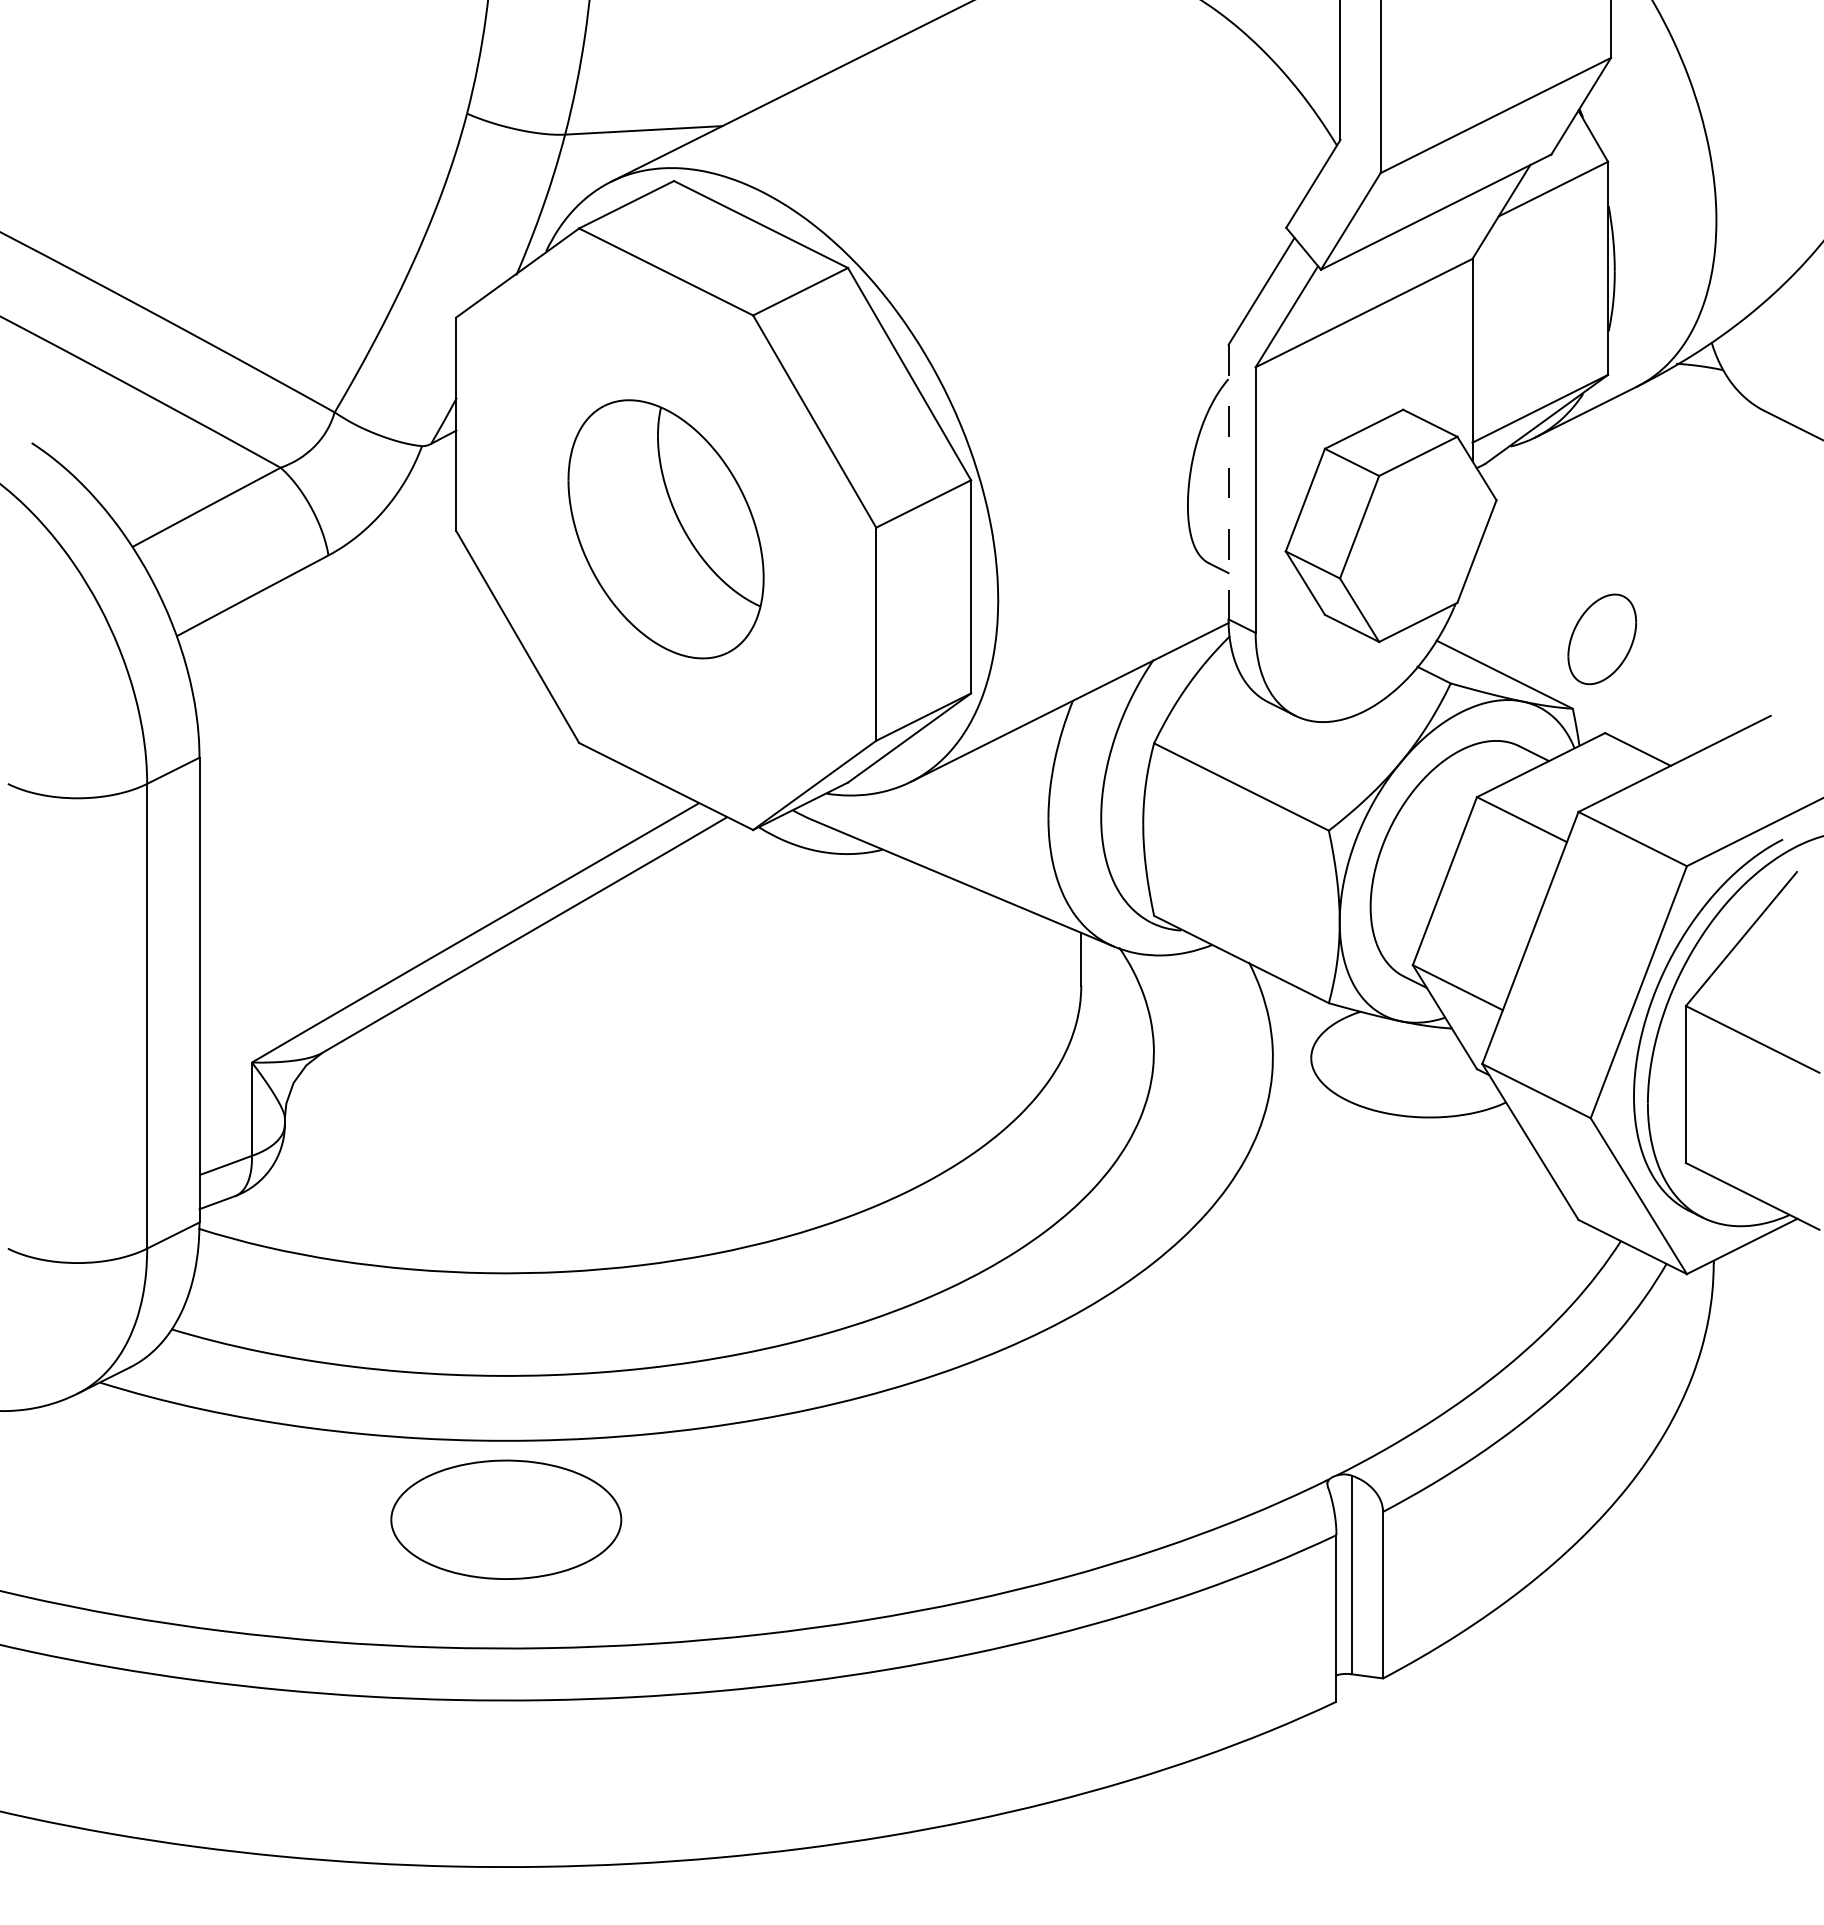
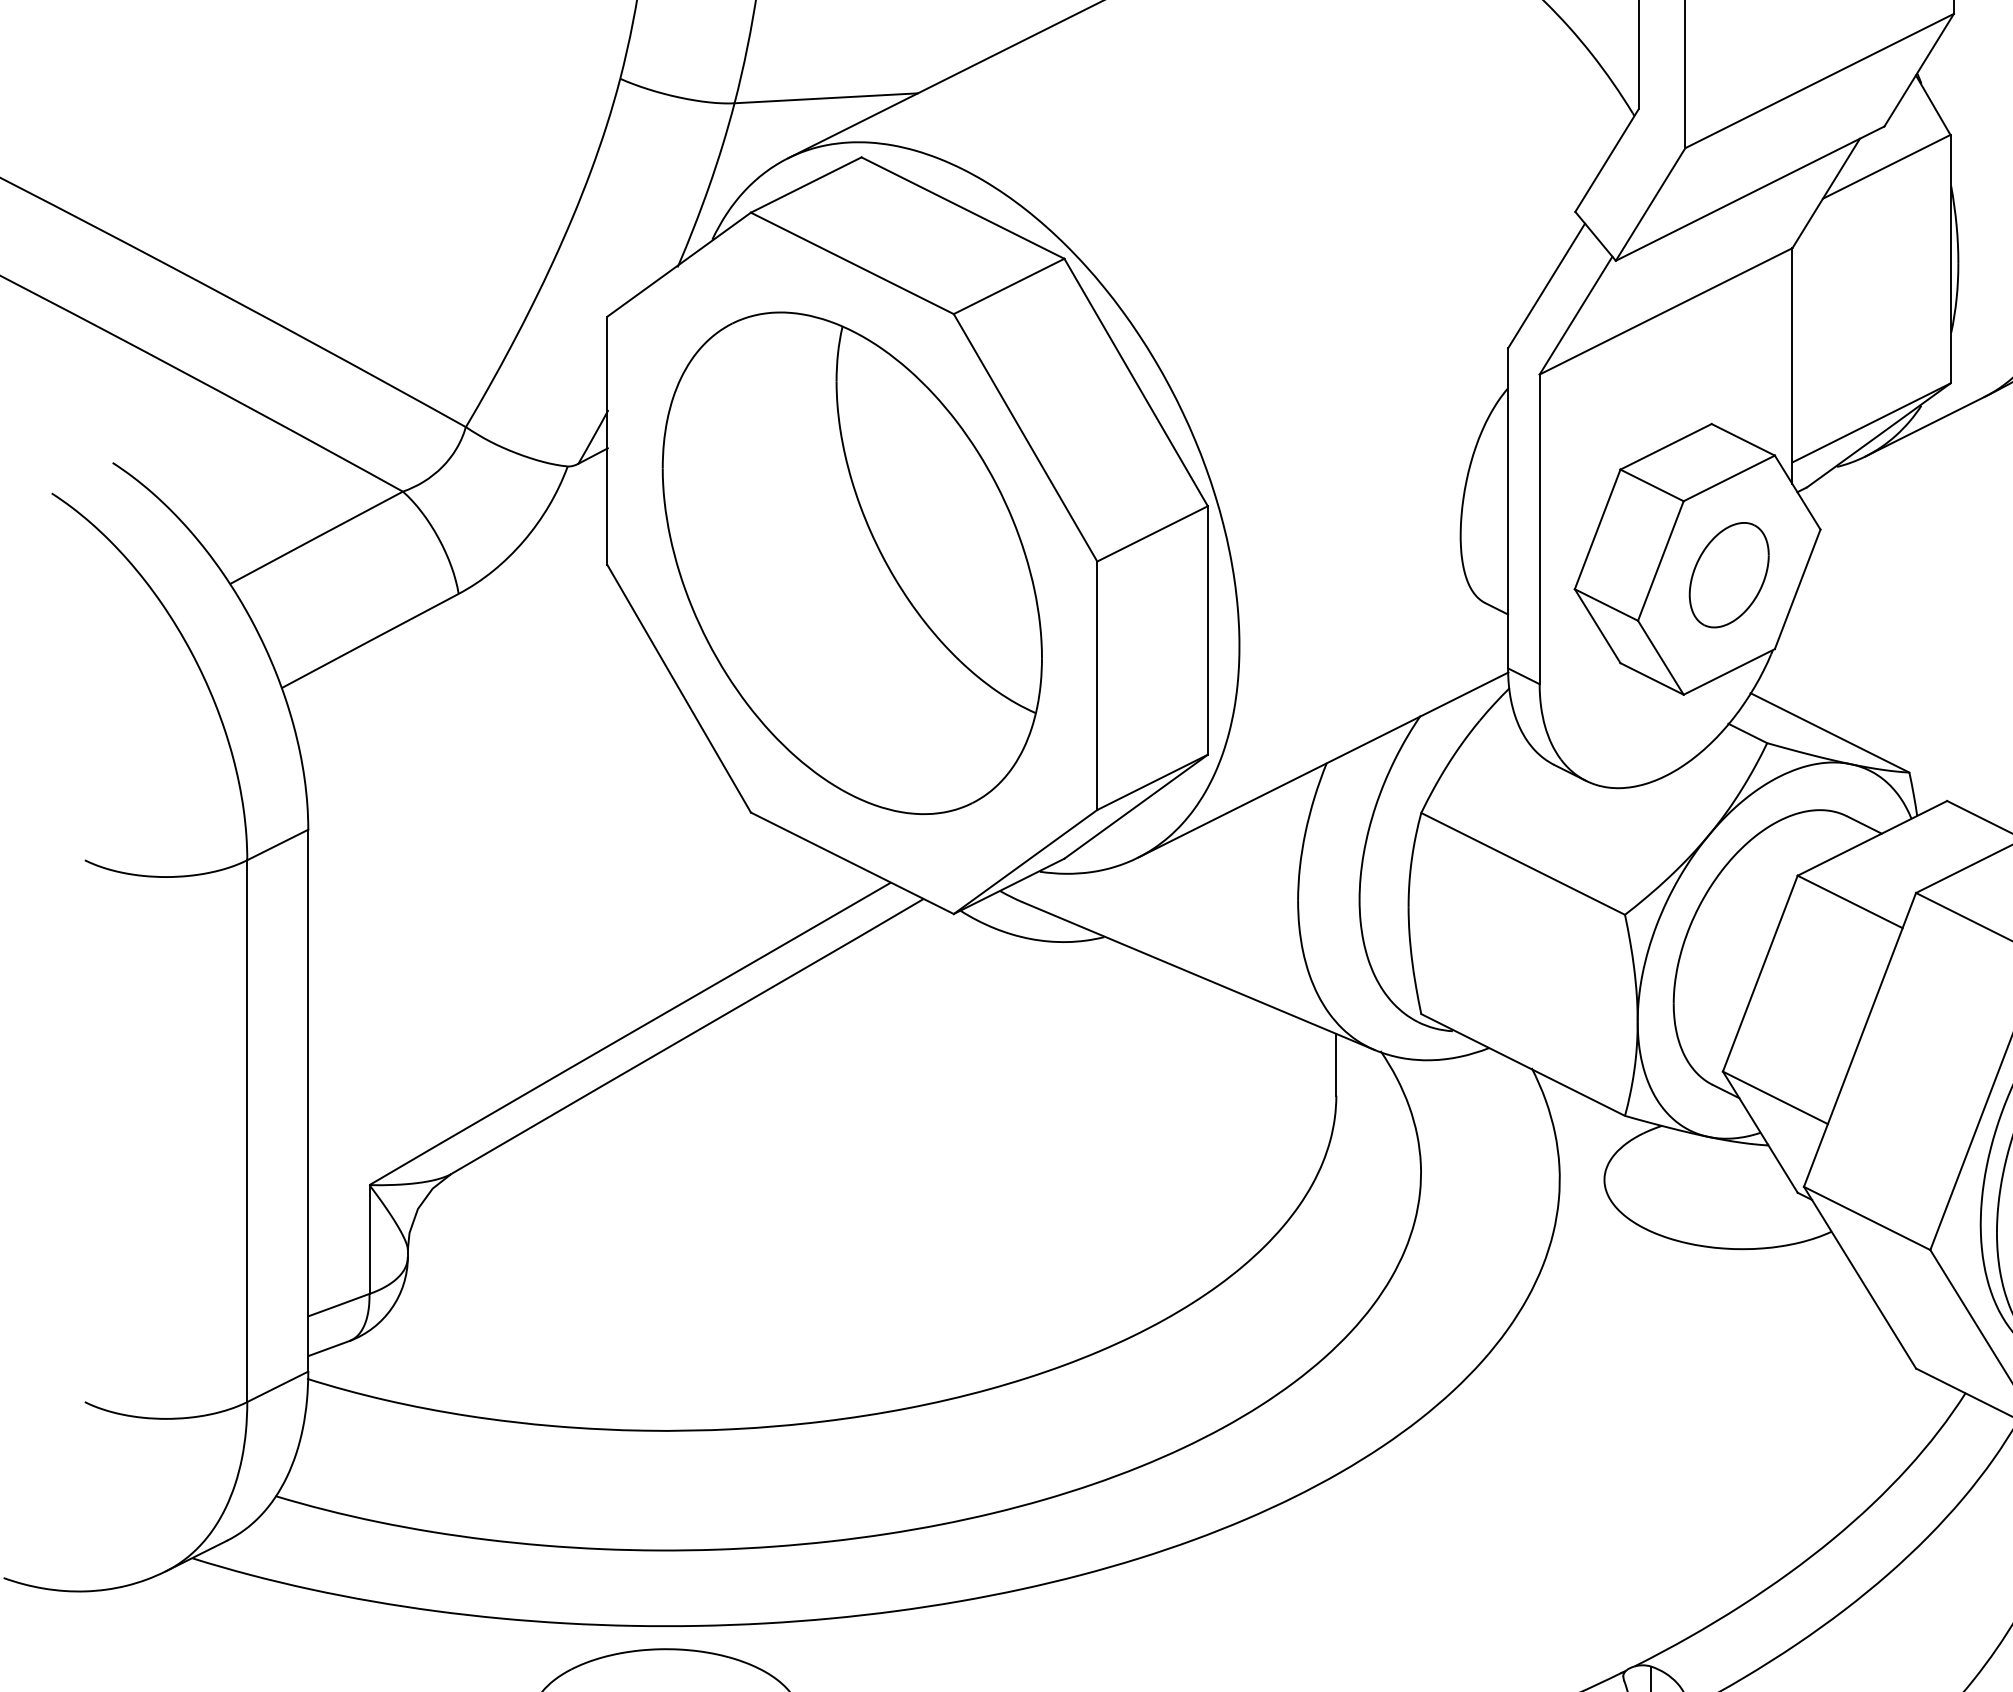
line: (1228, 482) -> (1508, 508), dashed -> solid
part: (665, 529) -> (851, 563), size x1.67
part: (1602, 639) -> (1729, 575), moved

